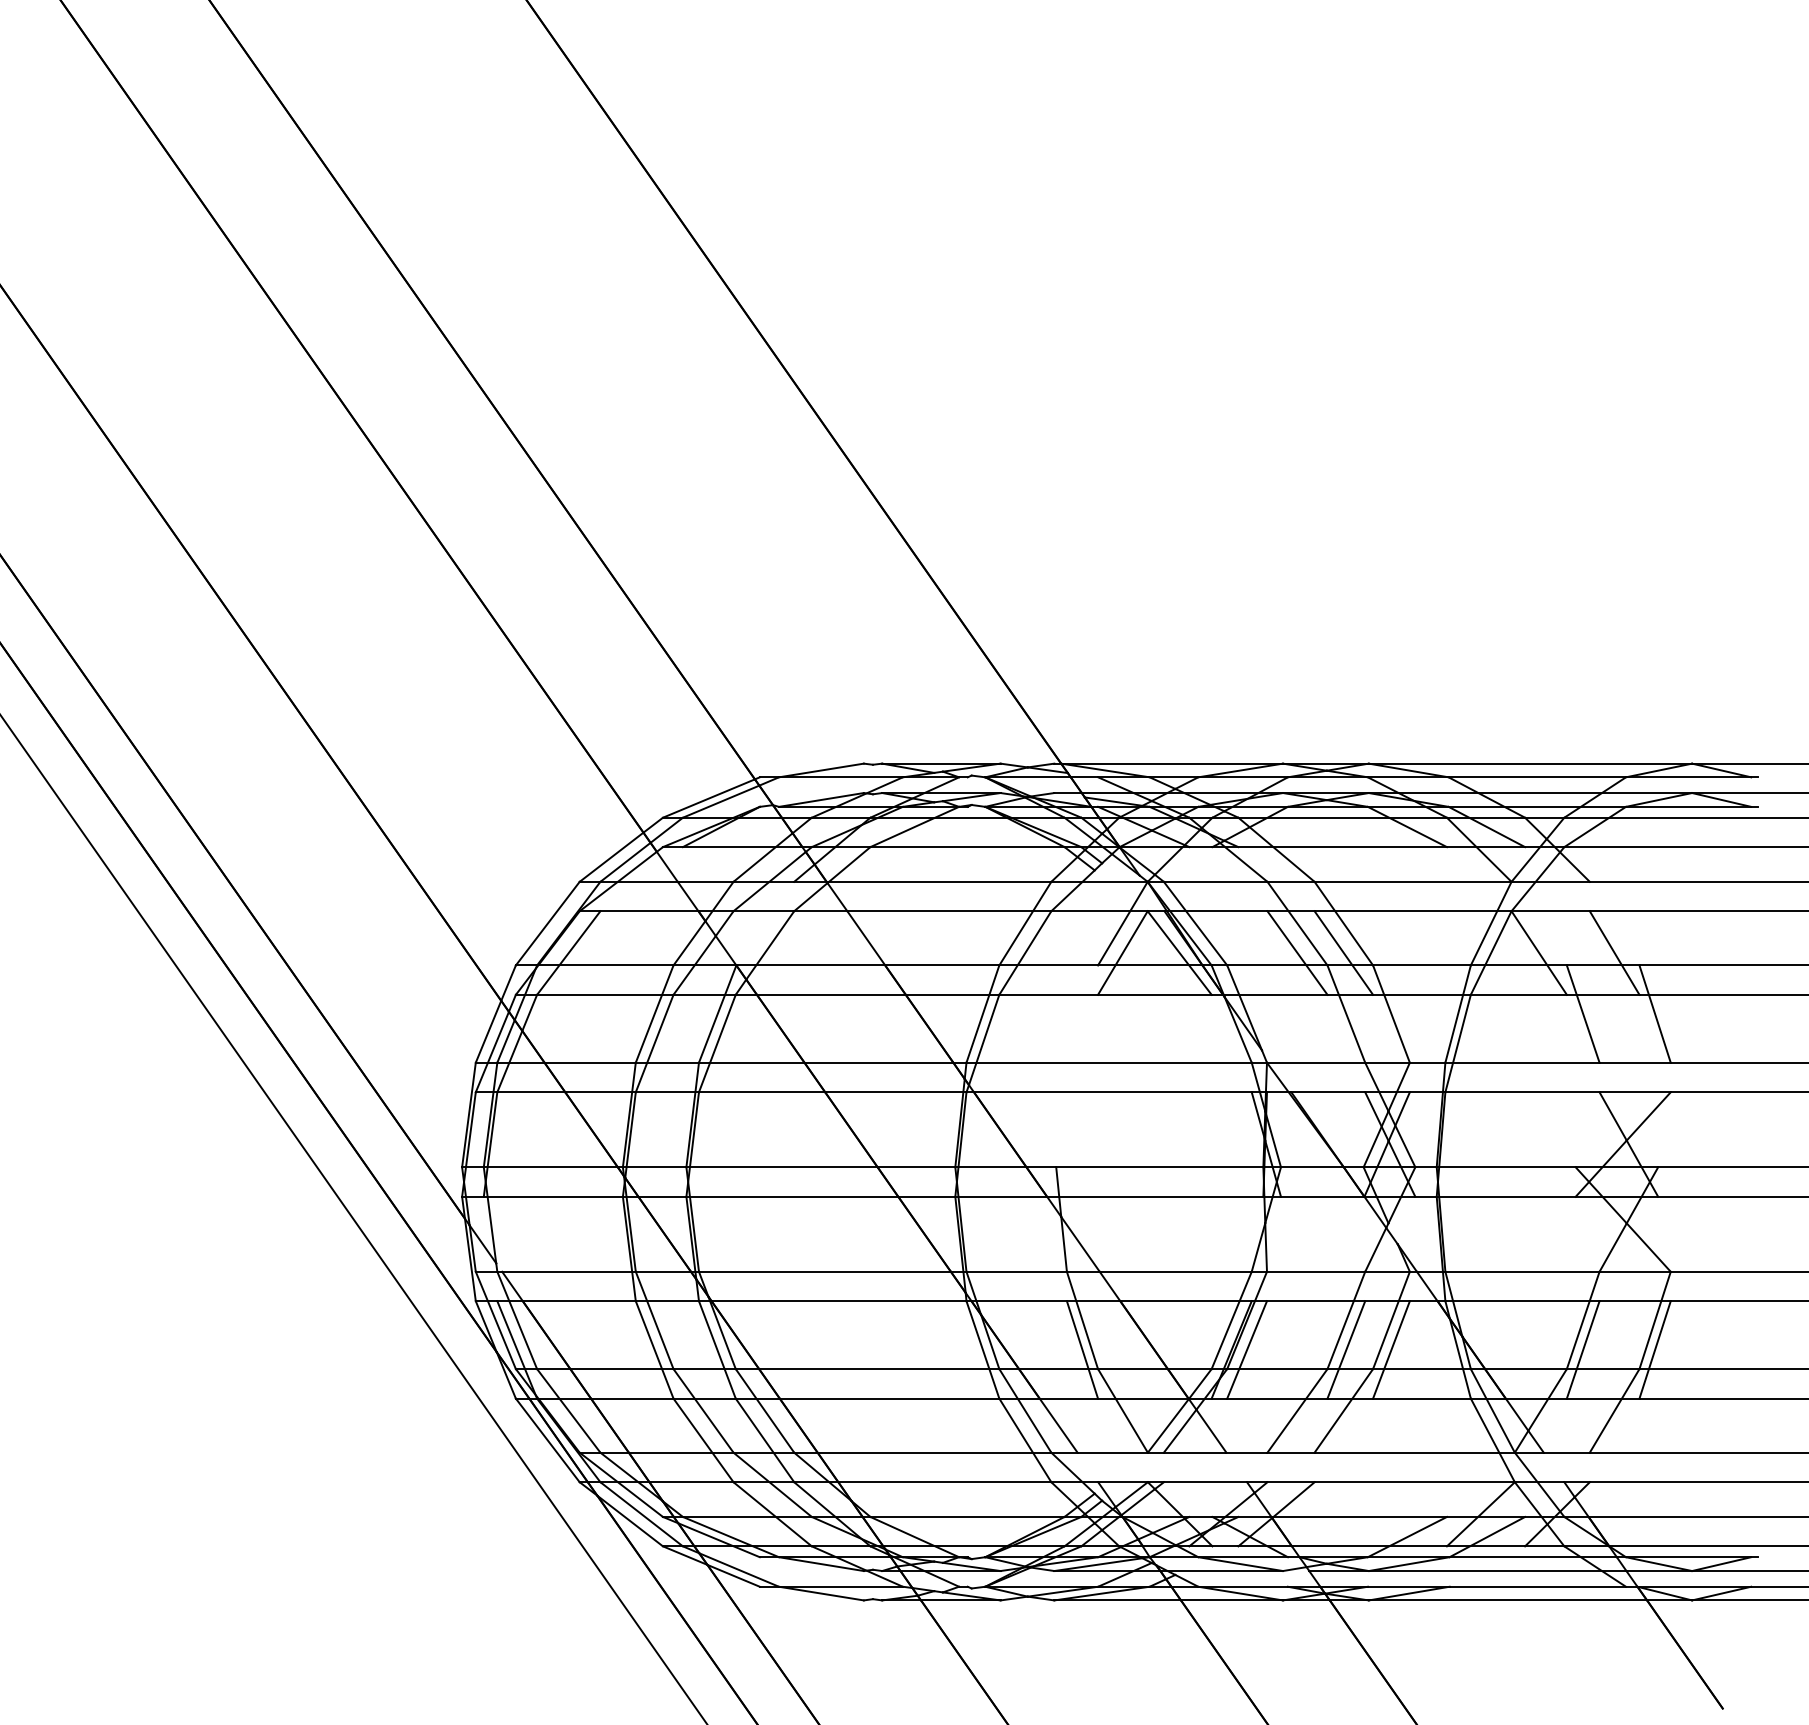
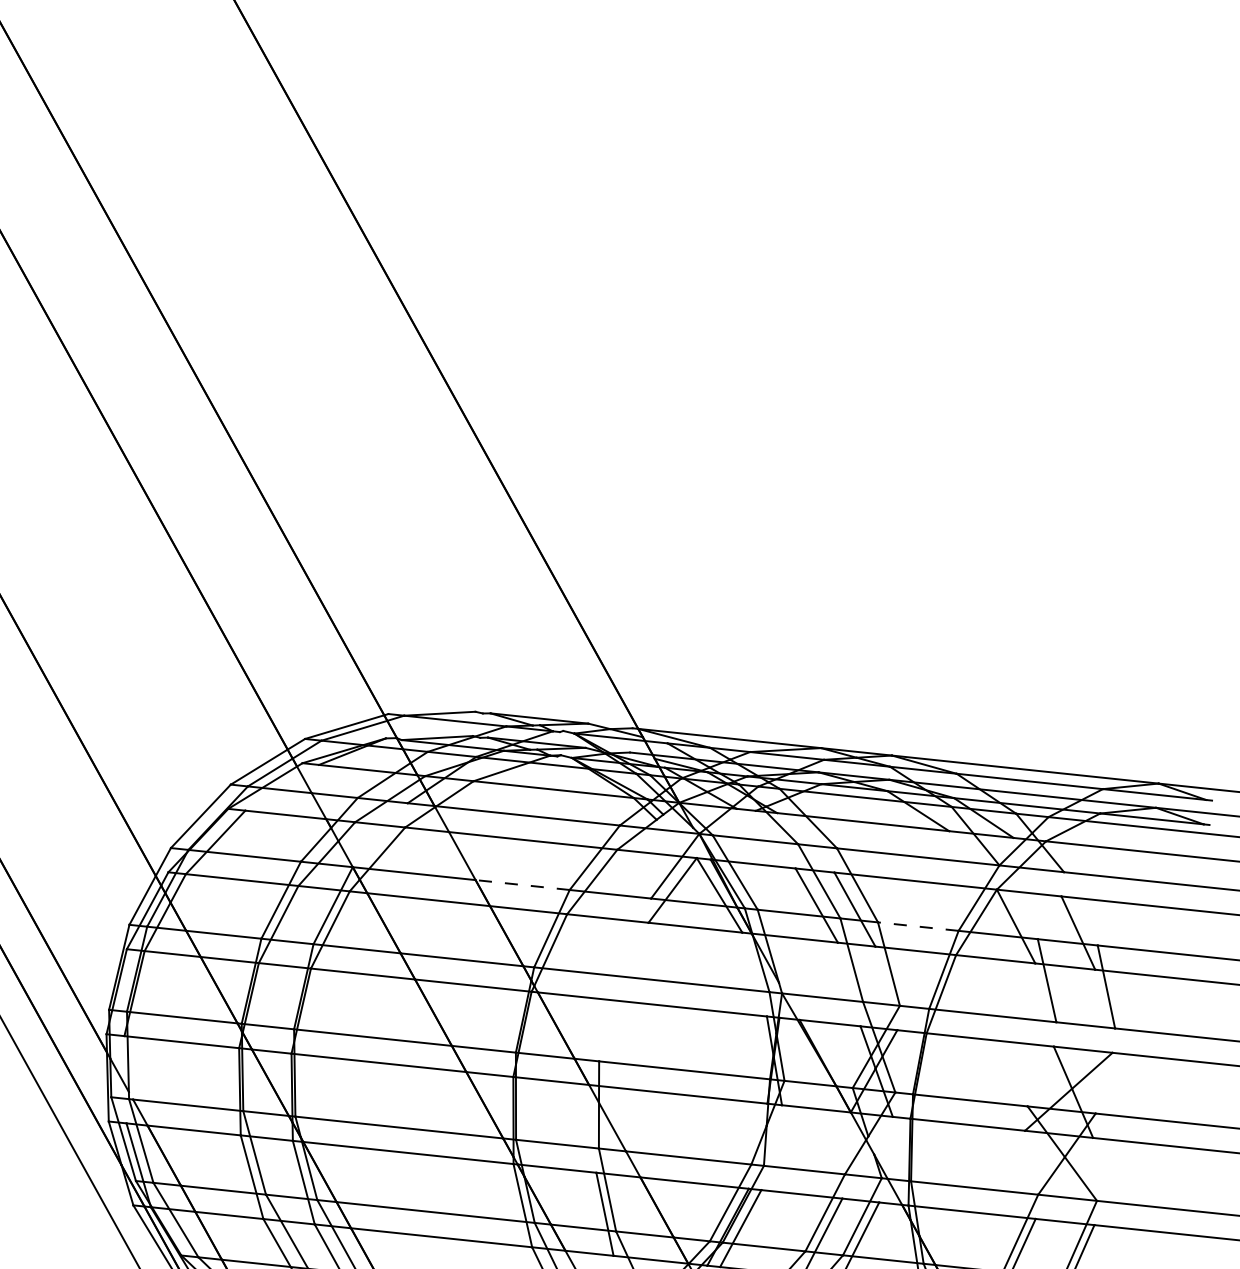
line: (941, 965) -> (522, 885), solid -> dashed
line: (1421, 965) -> (917, 926), solid -> dashed

